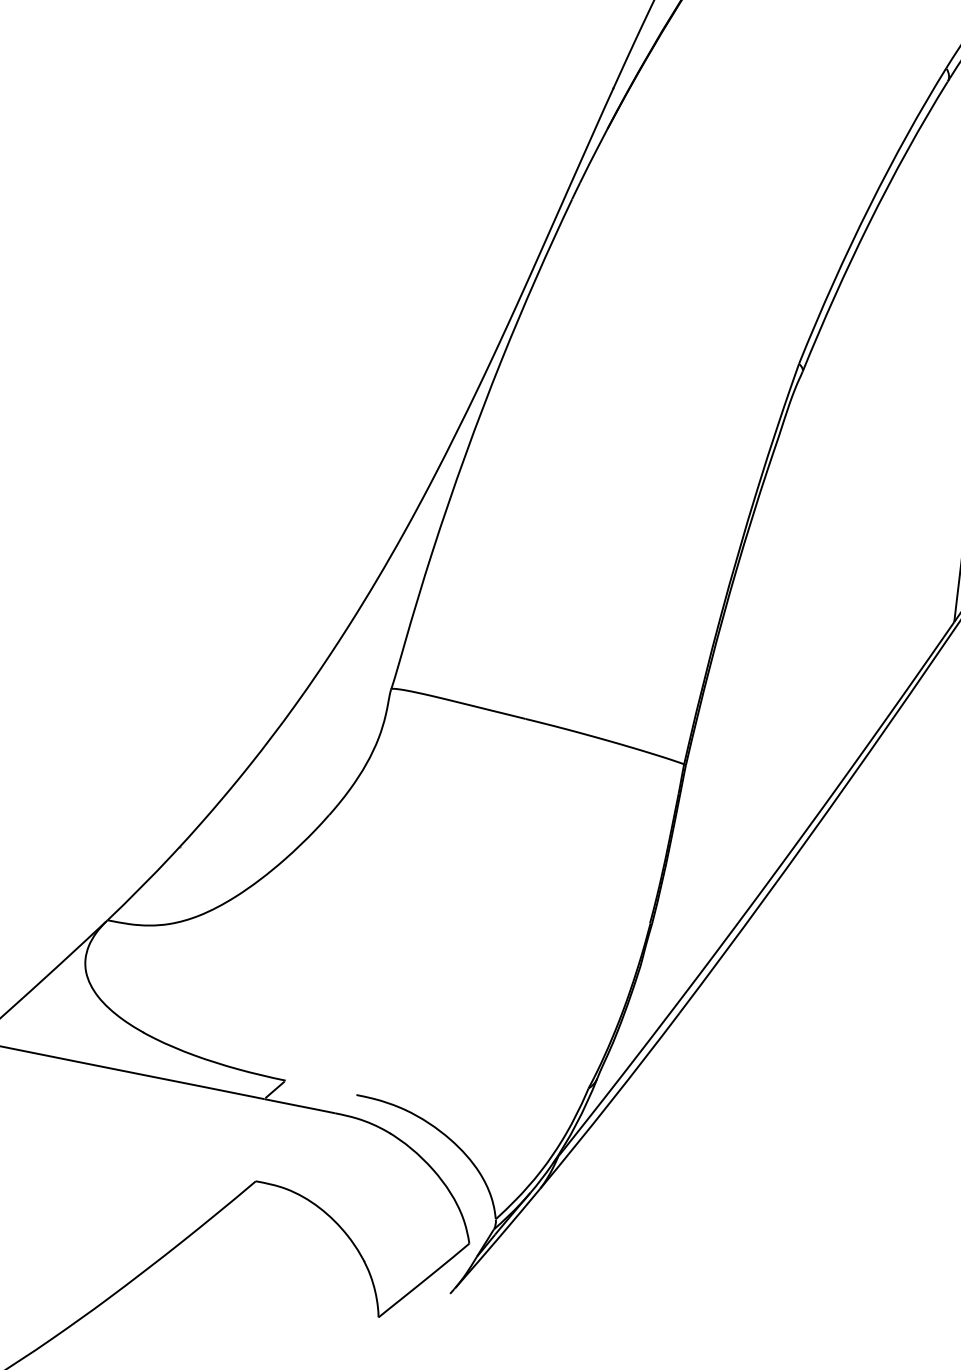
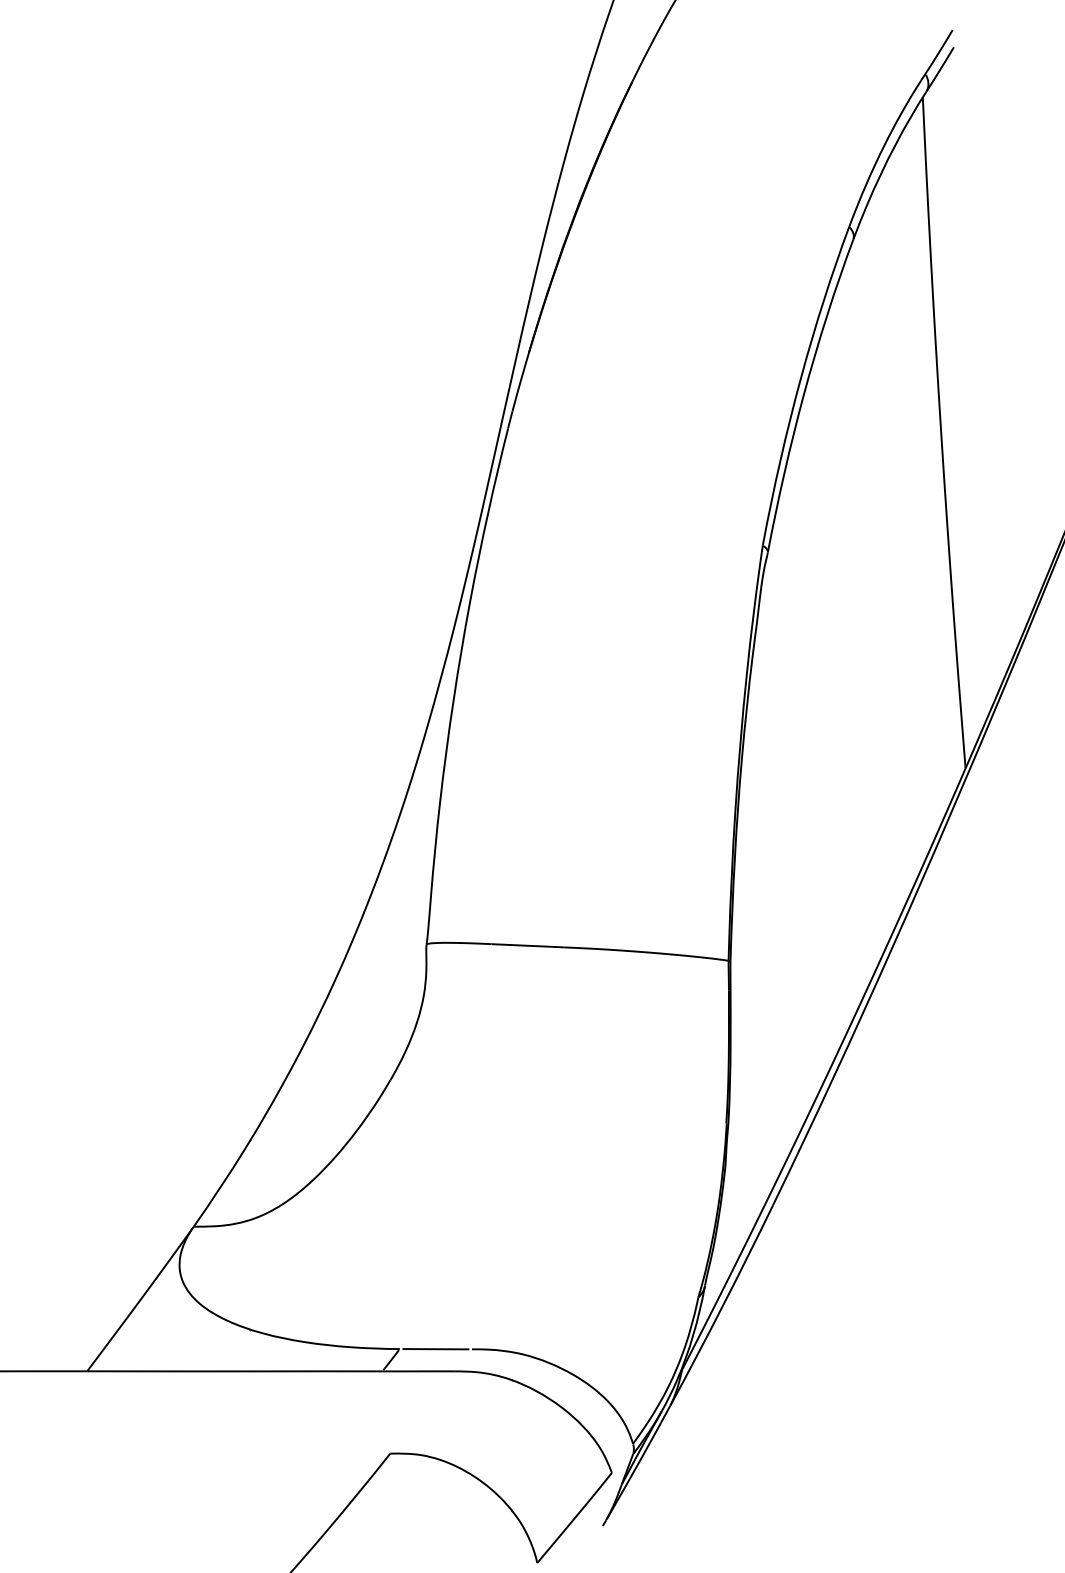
line: (320, 1088) -> (435, 1349), added

